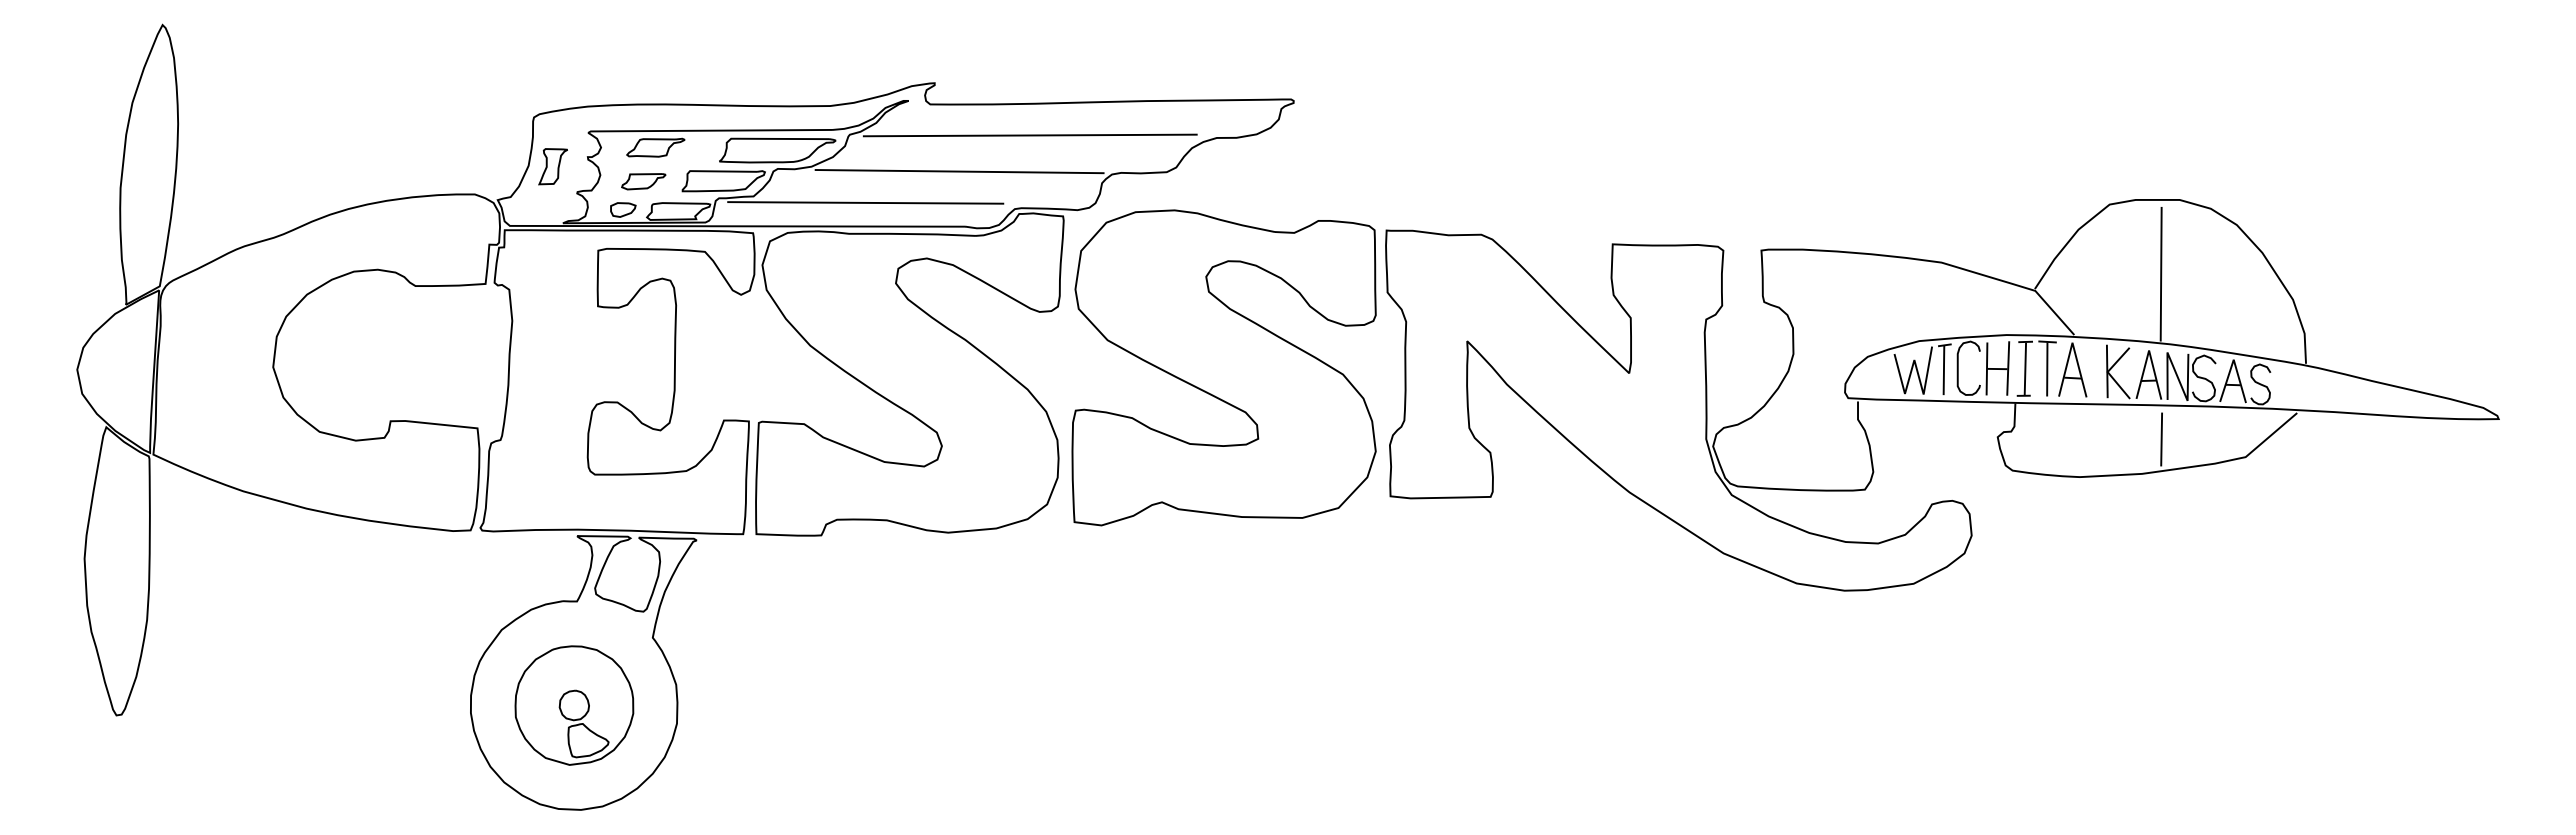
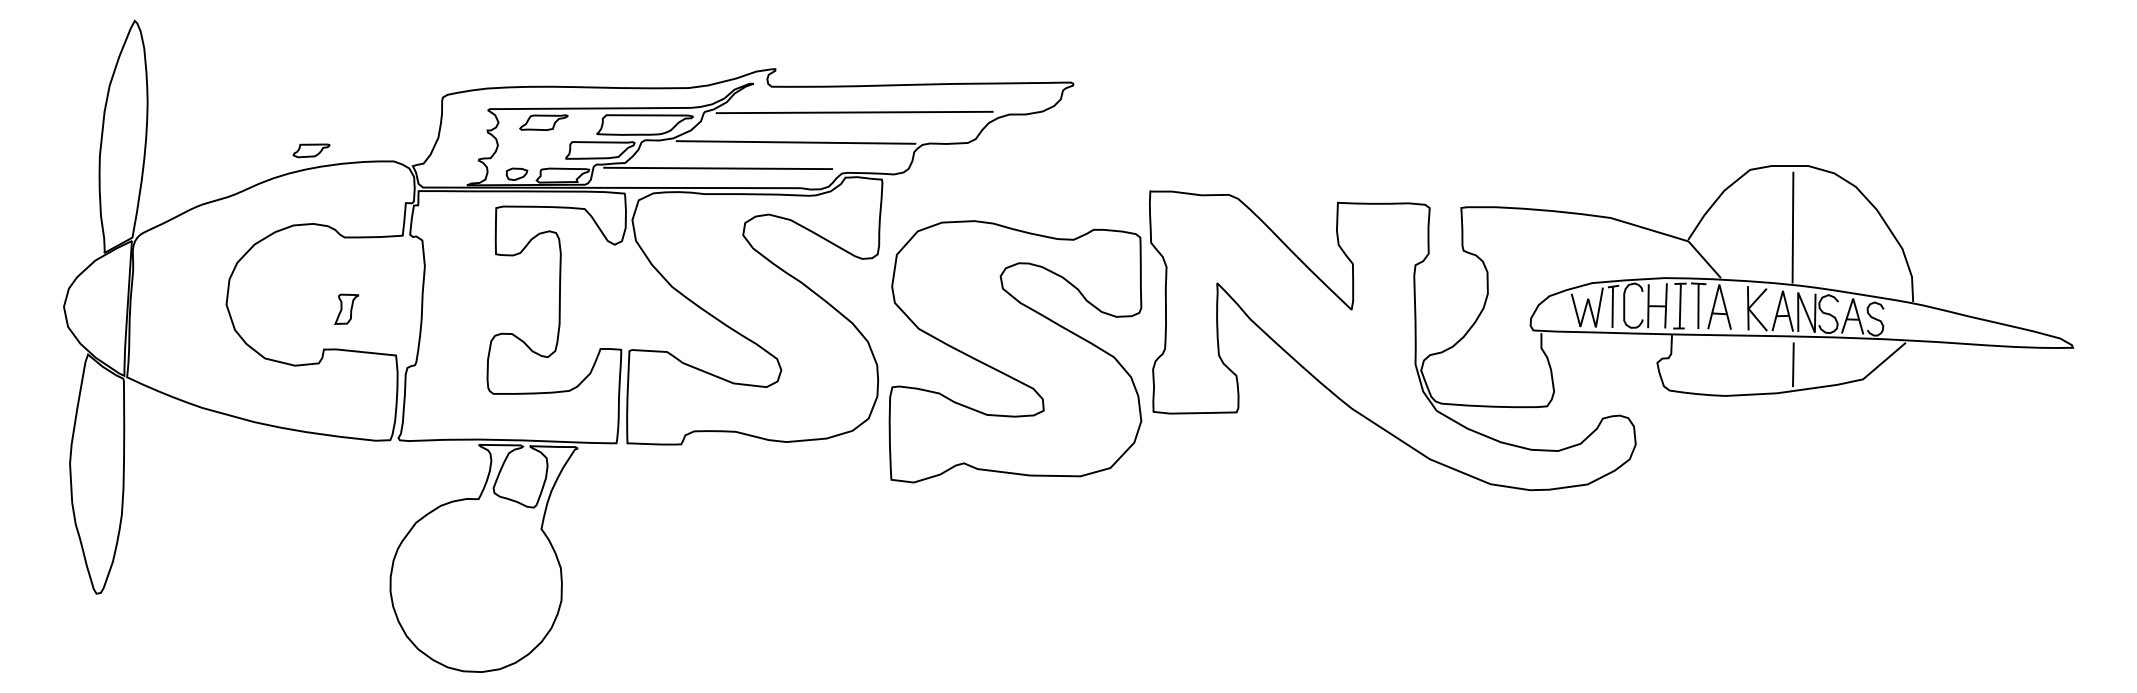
part: (552, 166) -> (346, 309), moved
part: (643, 181) -> (311, 150), moved
part: (1223, 367) -> (1014, 351), moved
part: (574, 705) -> (476, 585), removed

